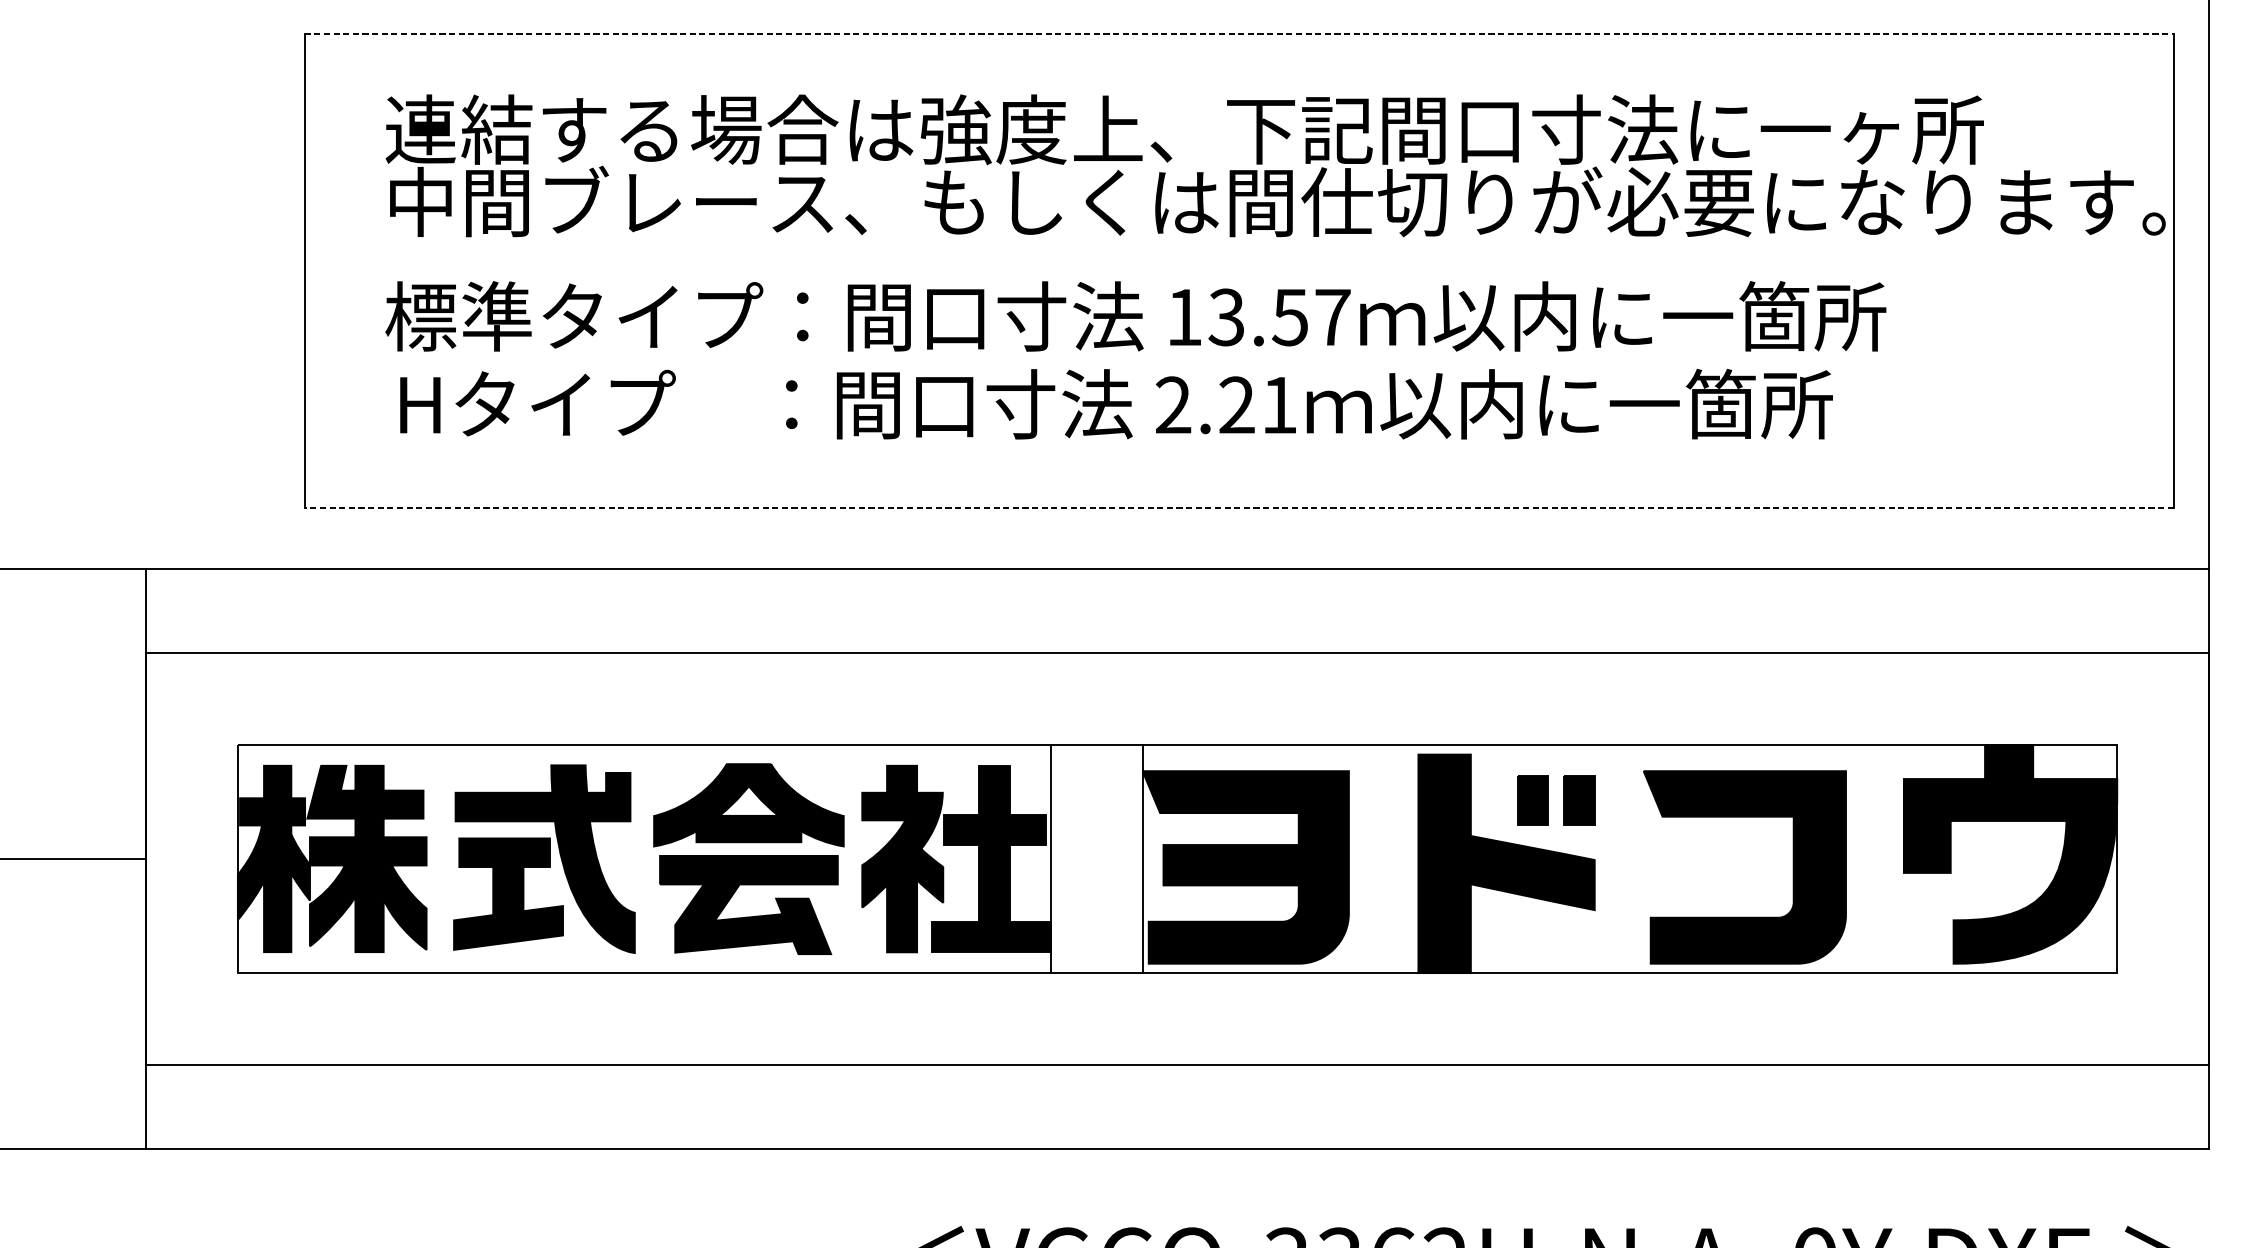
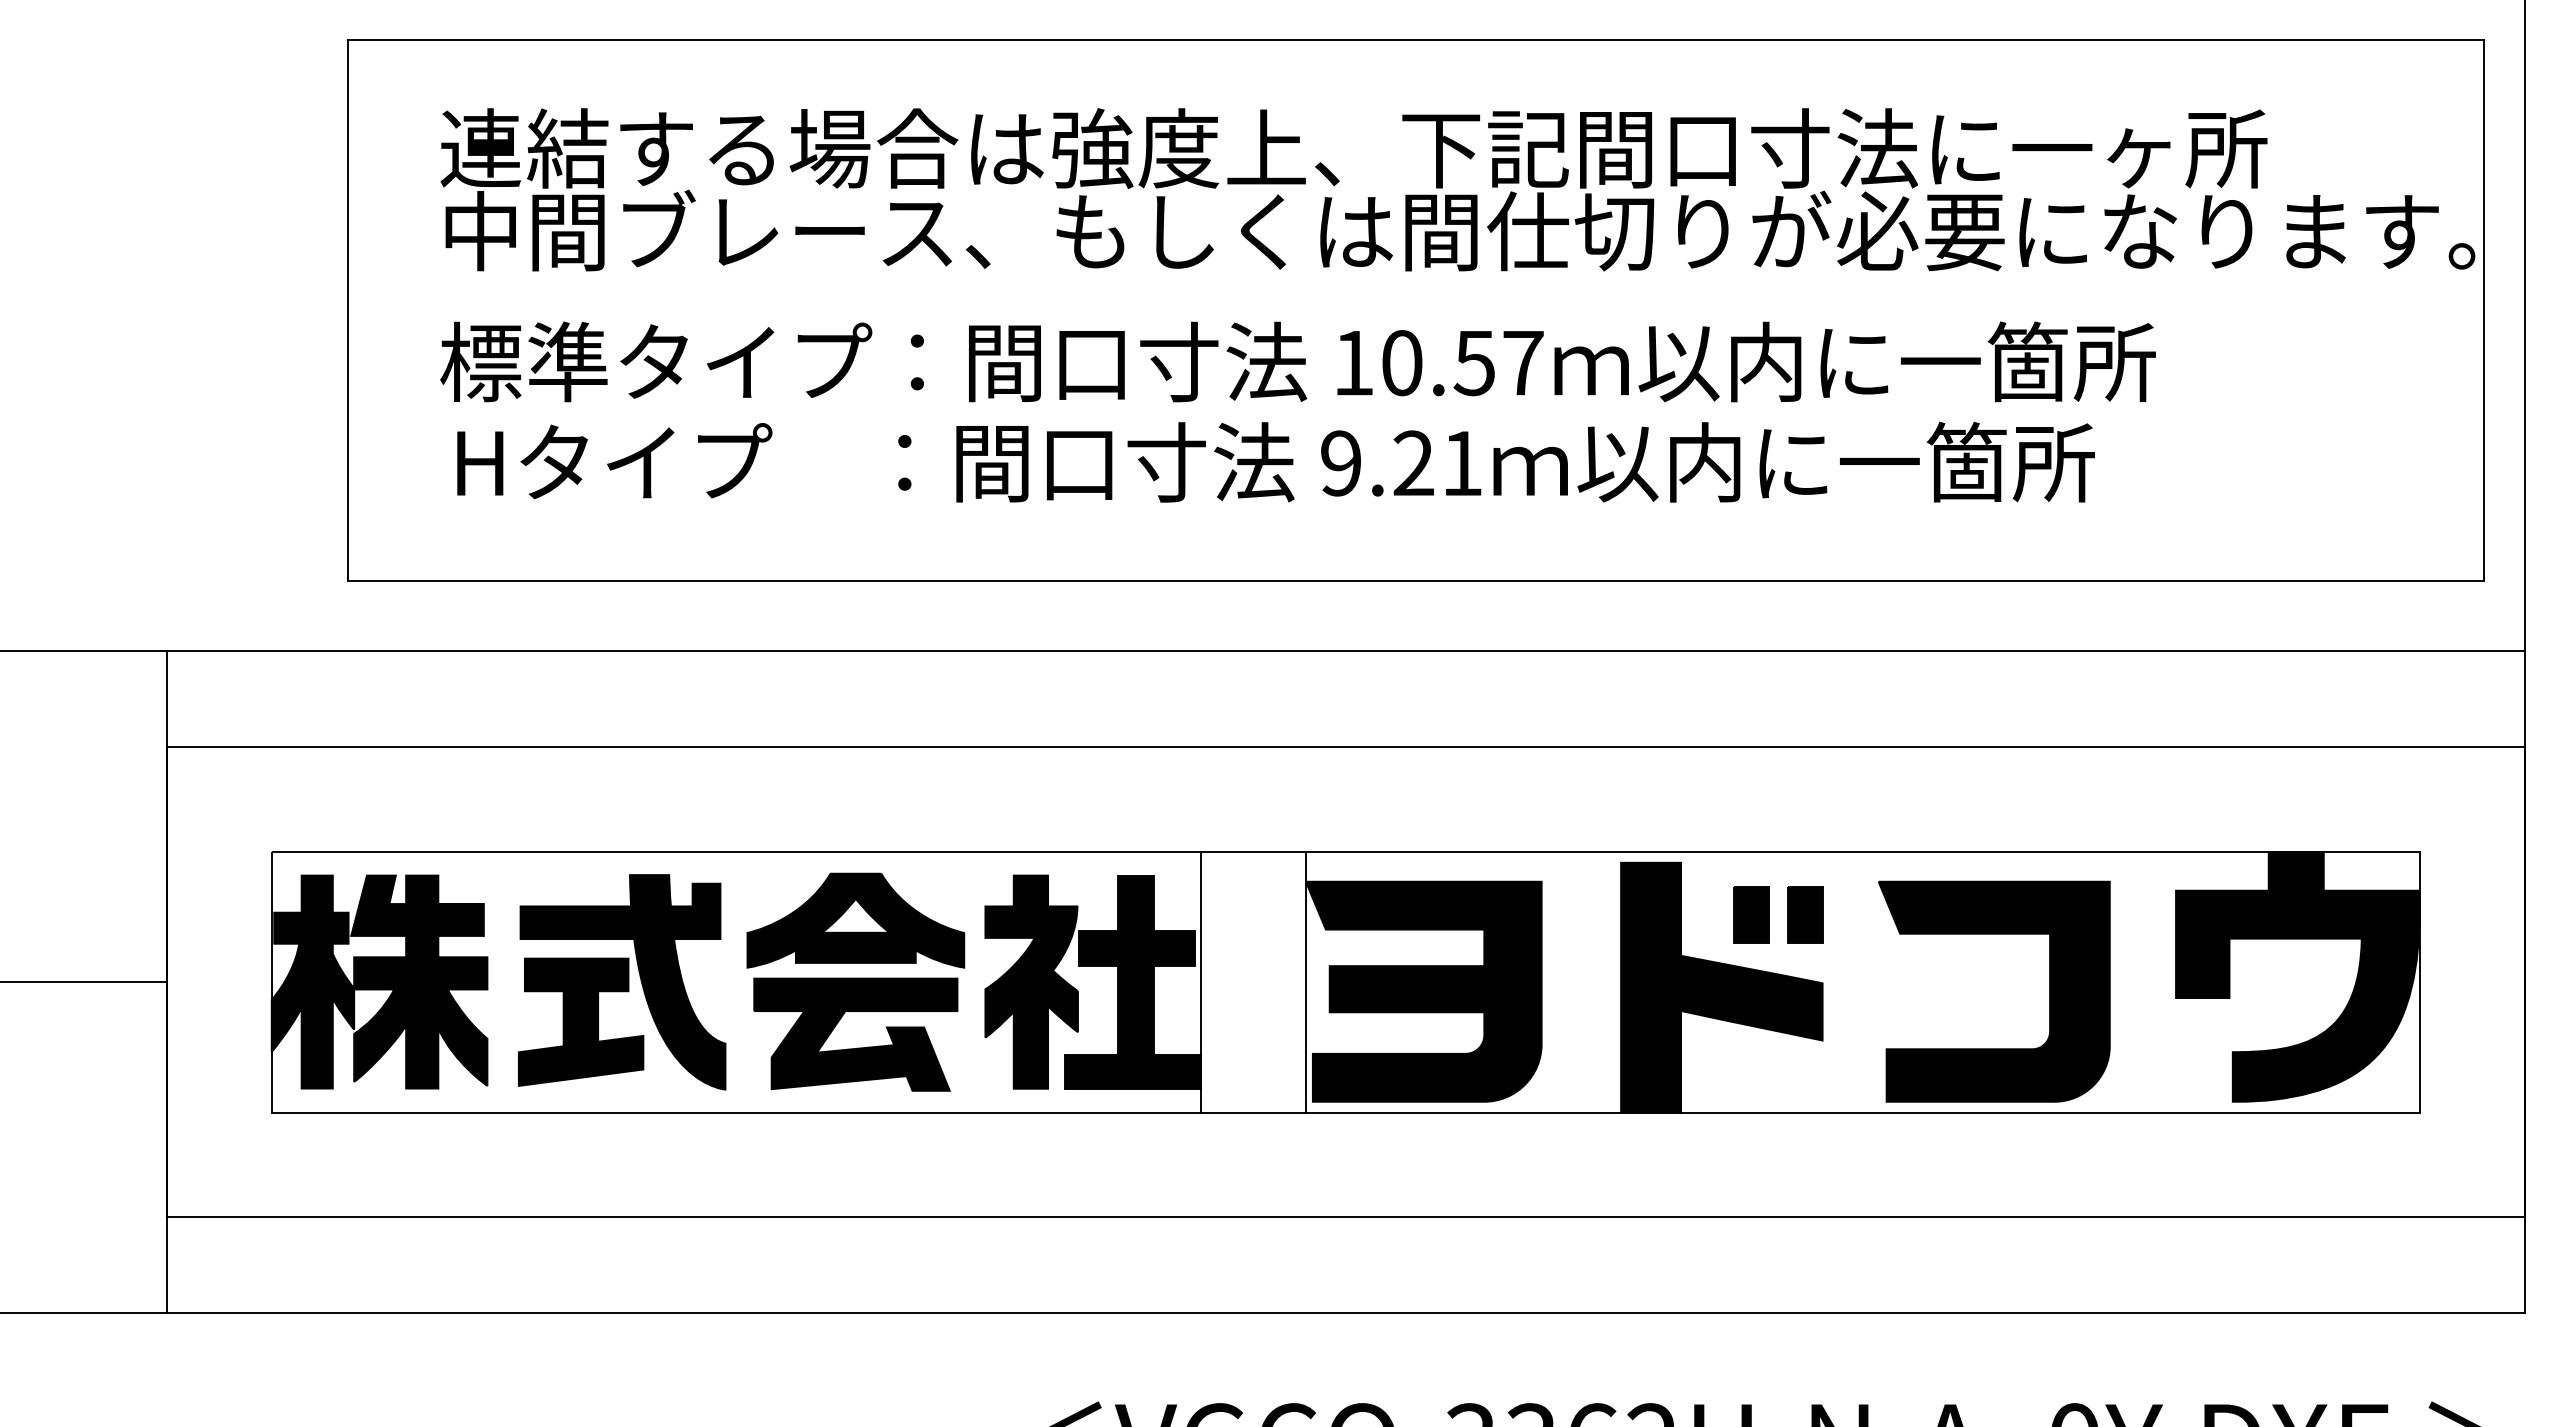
line: (1239, 34) -> (1416, 39), dashed -> solid
text: (1226, 317) -> (1401, 363), 13.57 -> 10.57
text: (1173, 405) -> (1341, 463), 2.21 -> 9.21
line: (1238, 508) -> (1415, 581), dashed -> solid

